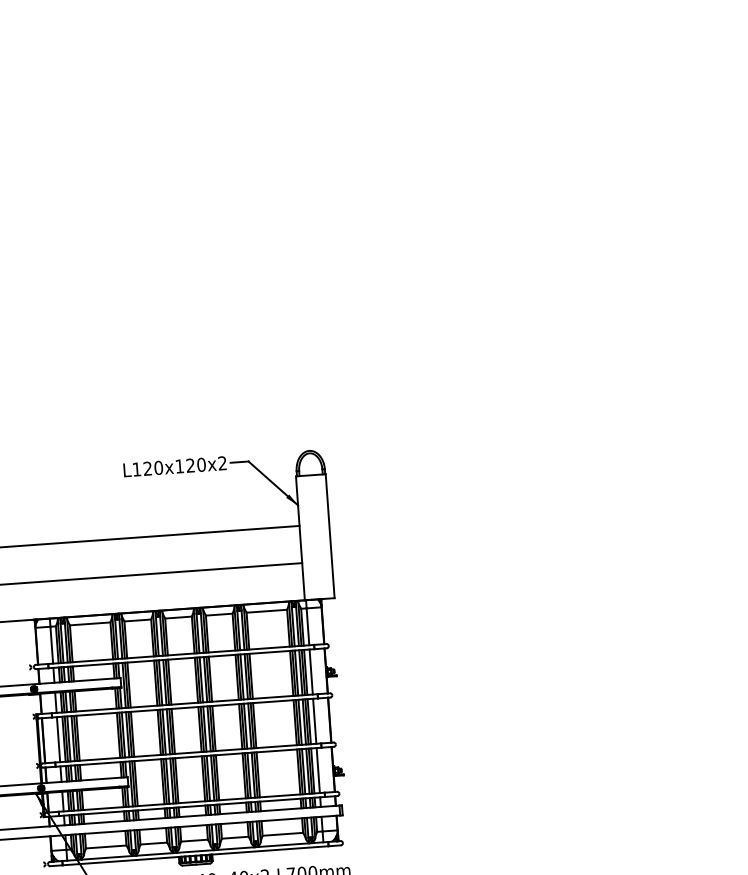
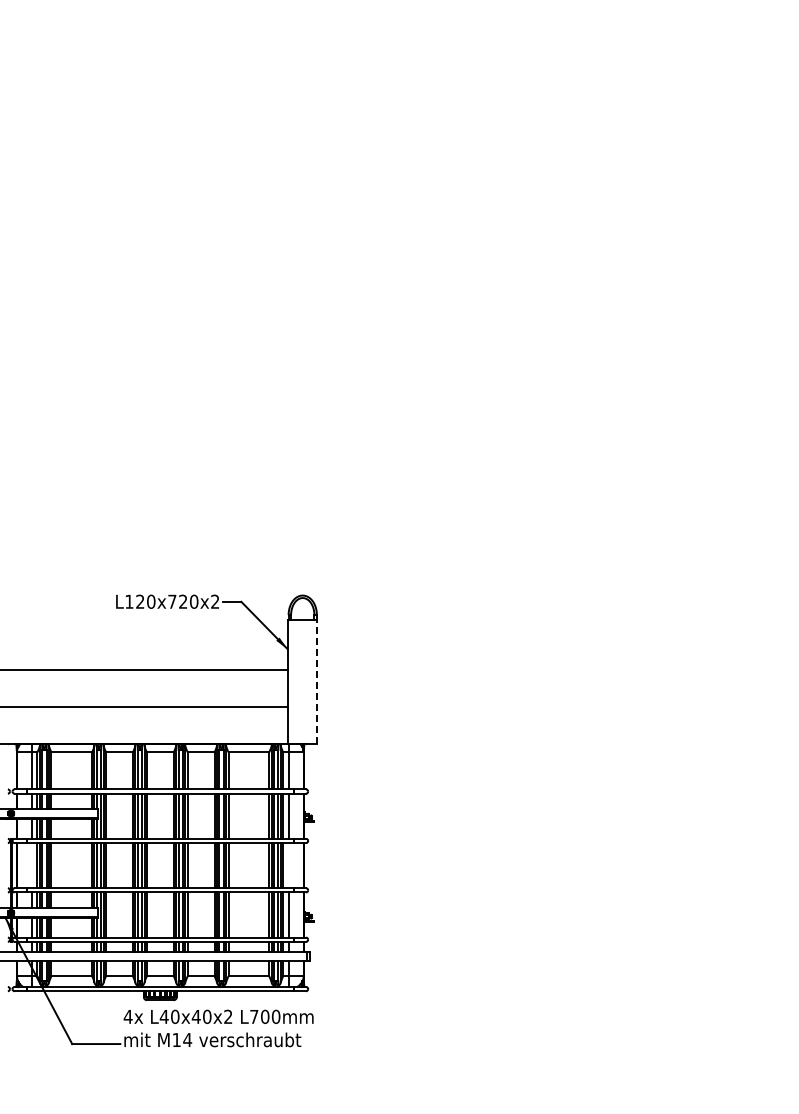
text: (179, 466) -> (172, 601), L120x120x2 -> L120x720x2
line: (330, 535) -> (317, 681), solid -> dashed
line: (314, 721) -> (288, 865), removed
line: (58, 739) -> (31, 865), removed

